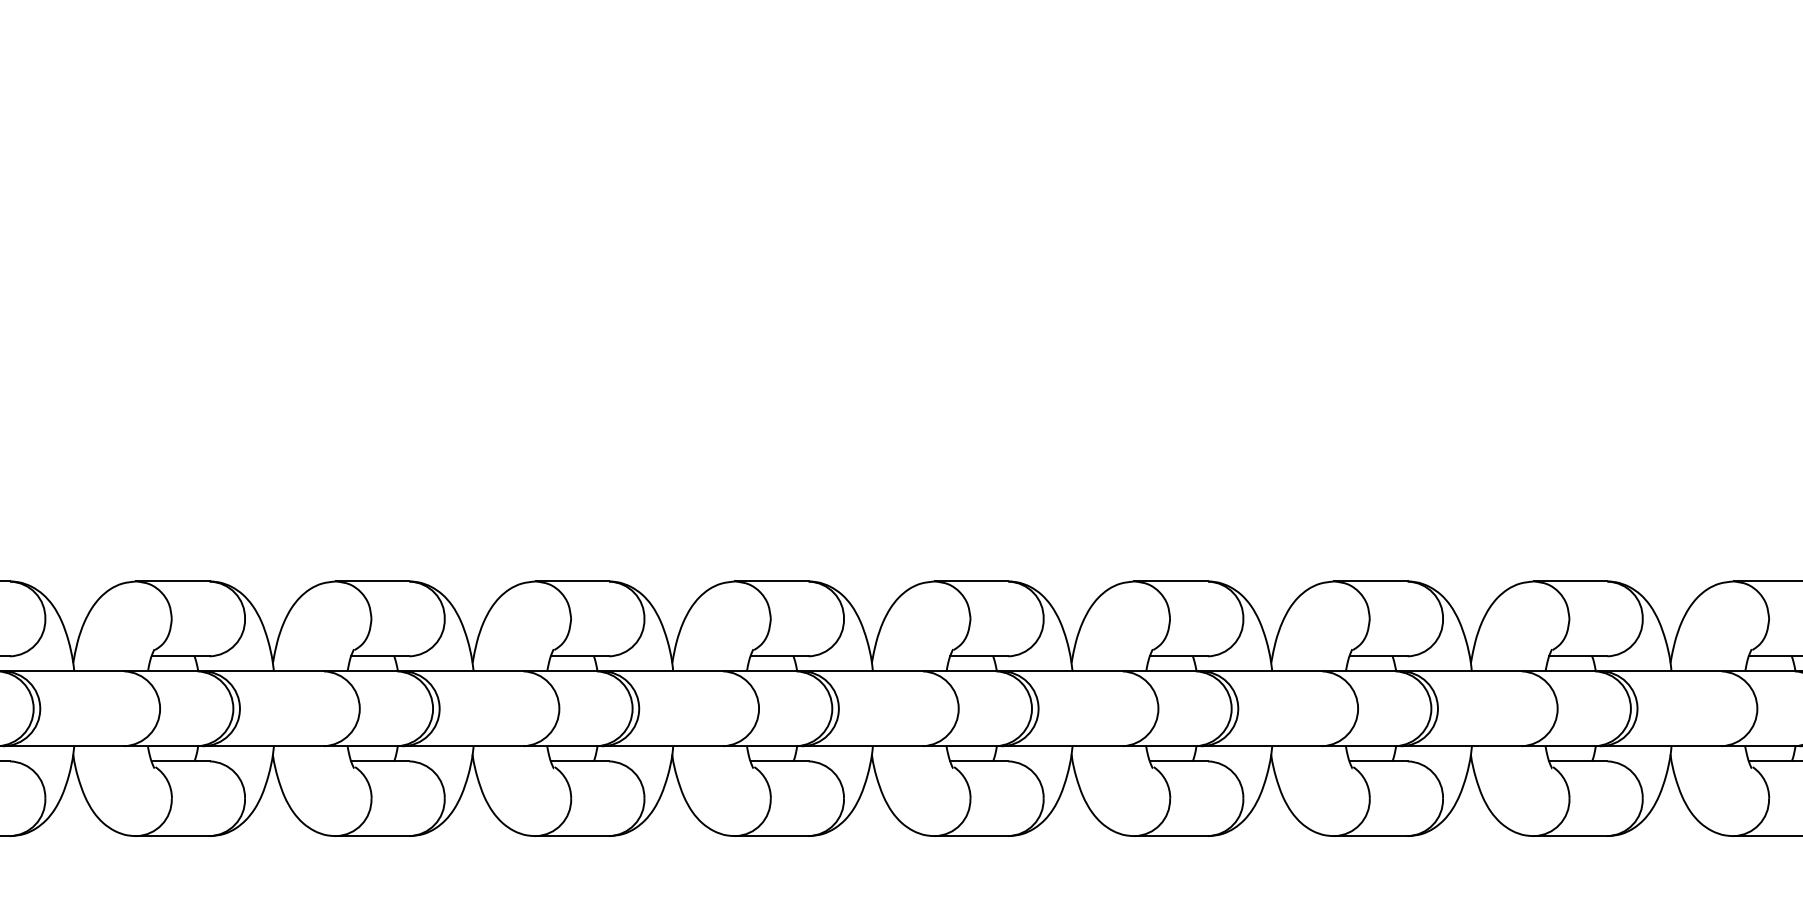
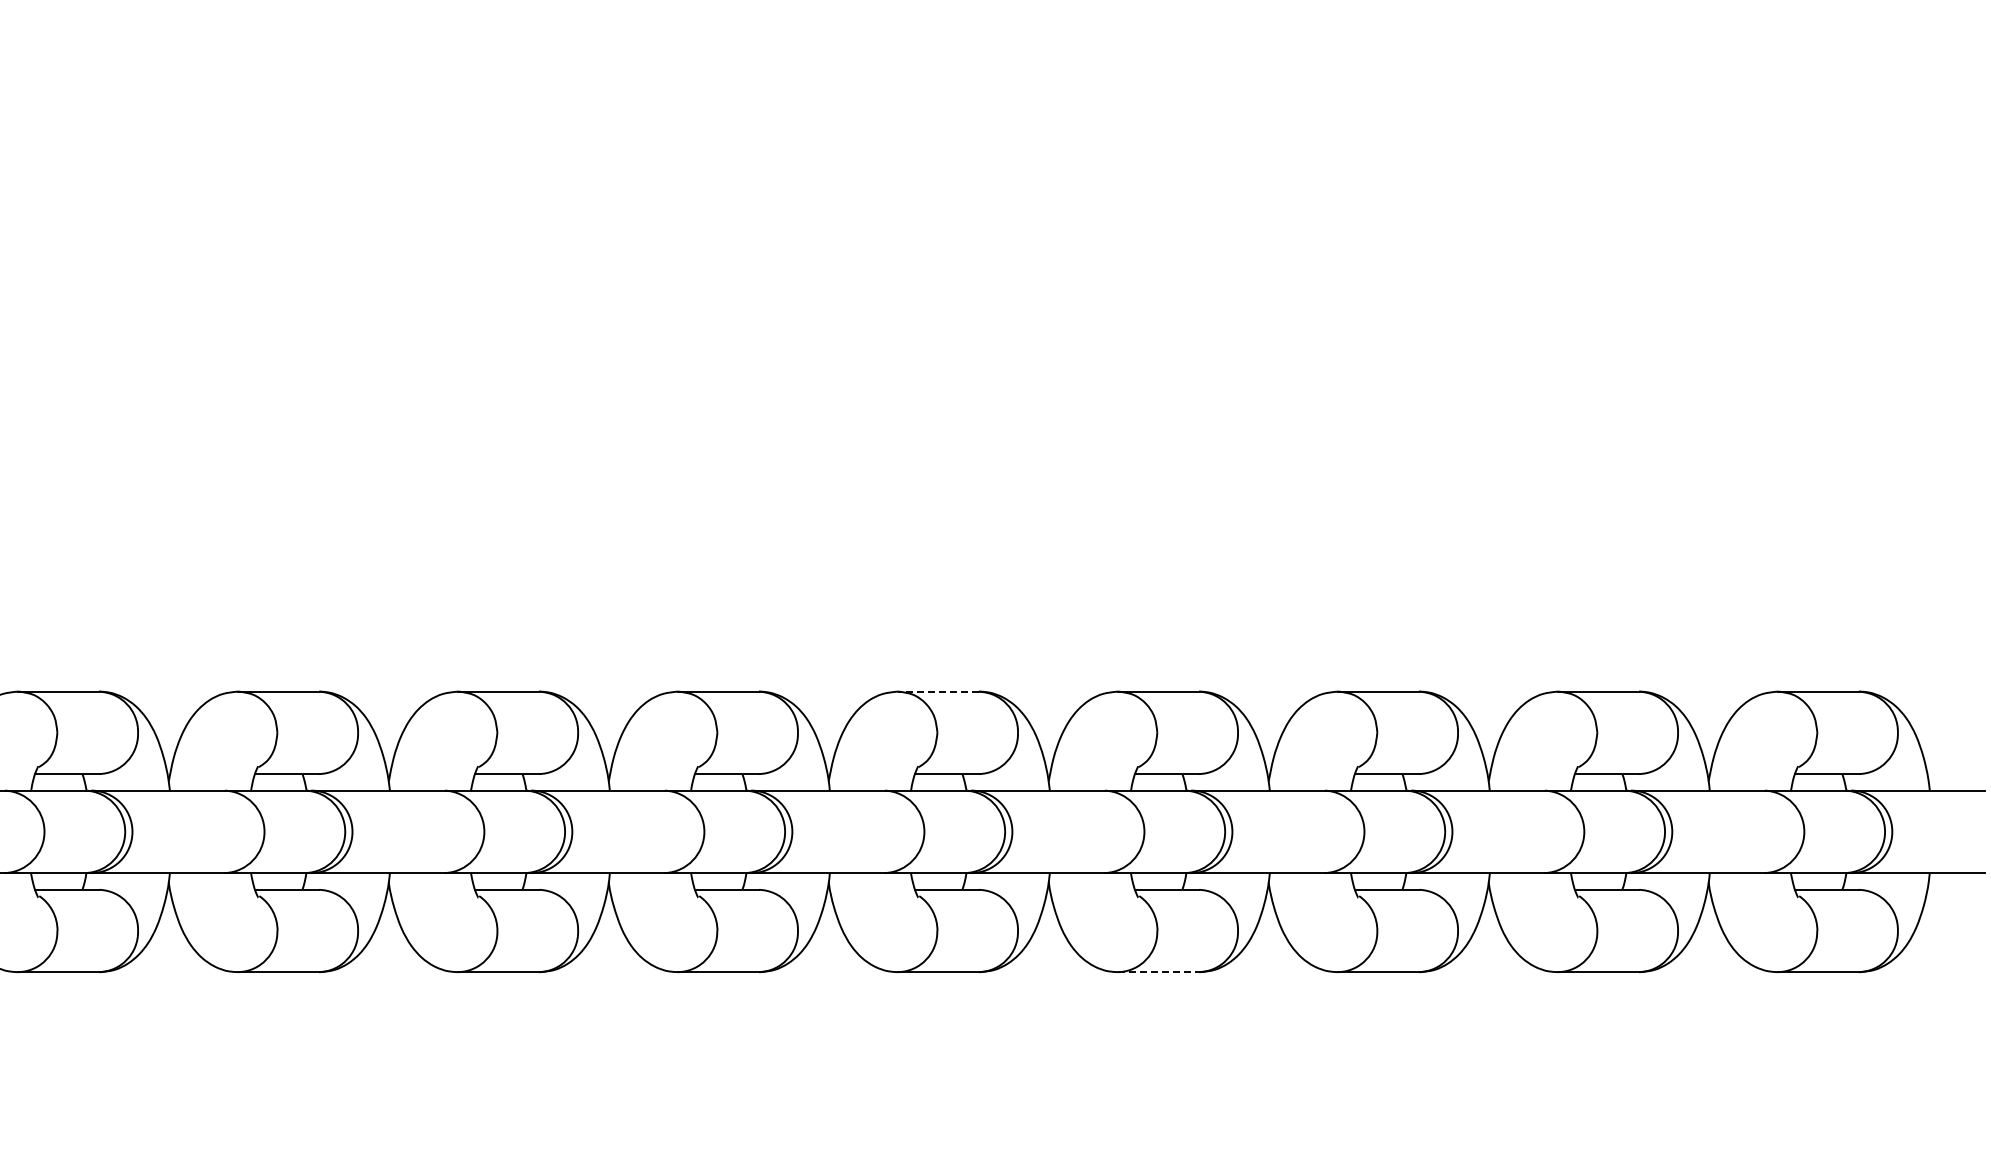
line: (971, 581) -> (938, 691), solid -> dashed
line: (1172, 836) -> (1159, 972), solid -> dashed

